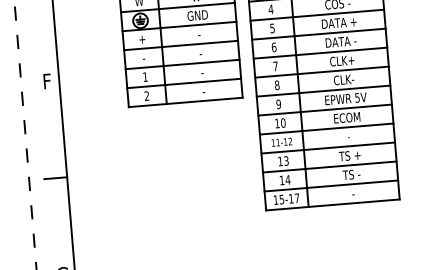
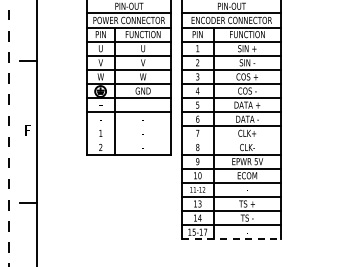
line: (181, 64) -> (128, 126), removed
line: (321, 72) -> (231, 140), removed
line: (183, 83) -> (128, 140), removed
line: (332, 205) -> (231, 239), solid -> dashed

